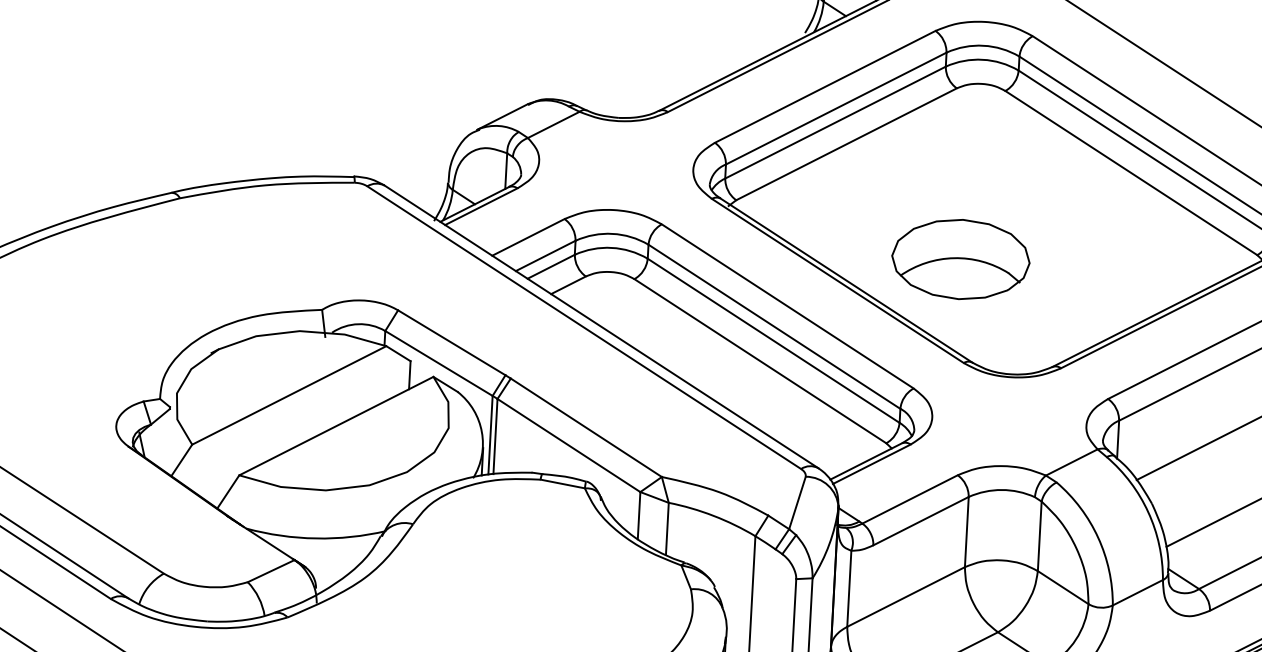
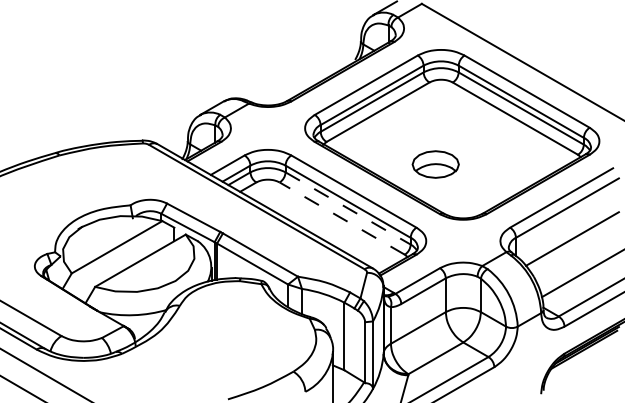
part: (960, 259) -> (435, 164), size x0.7
line: (774, 340) -> (348, 208), solid -> dashed
line: (758, 360) -> (341, 218), solid -> dashed

